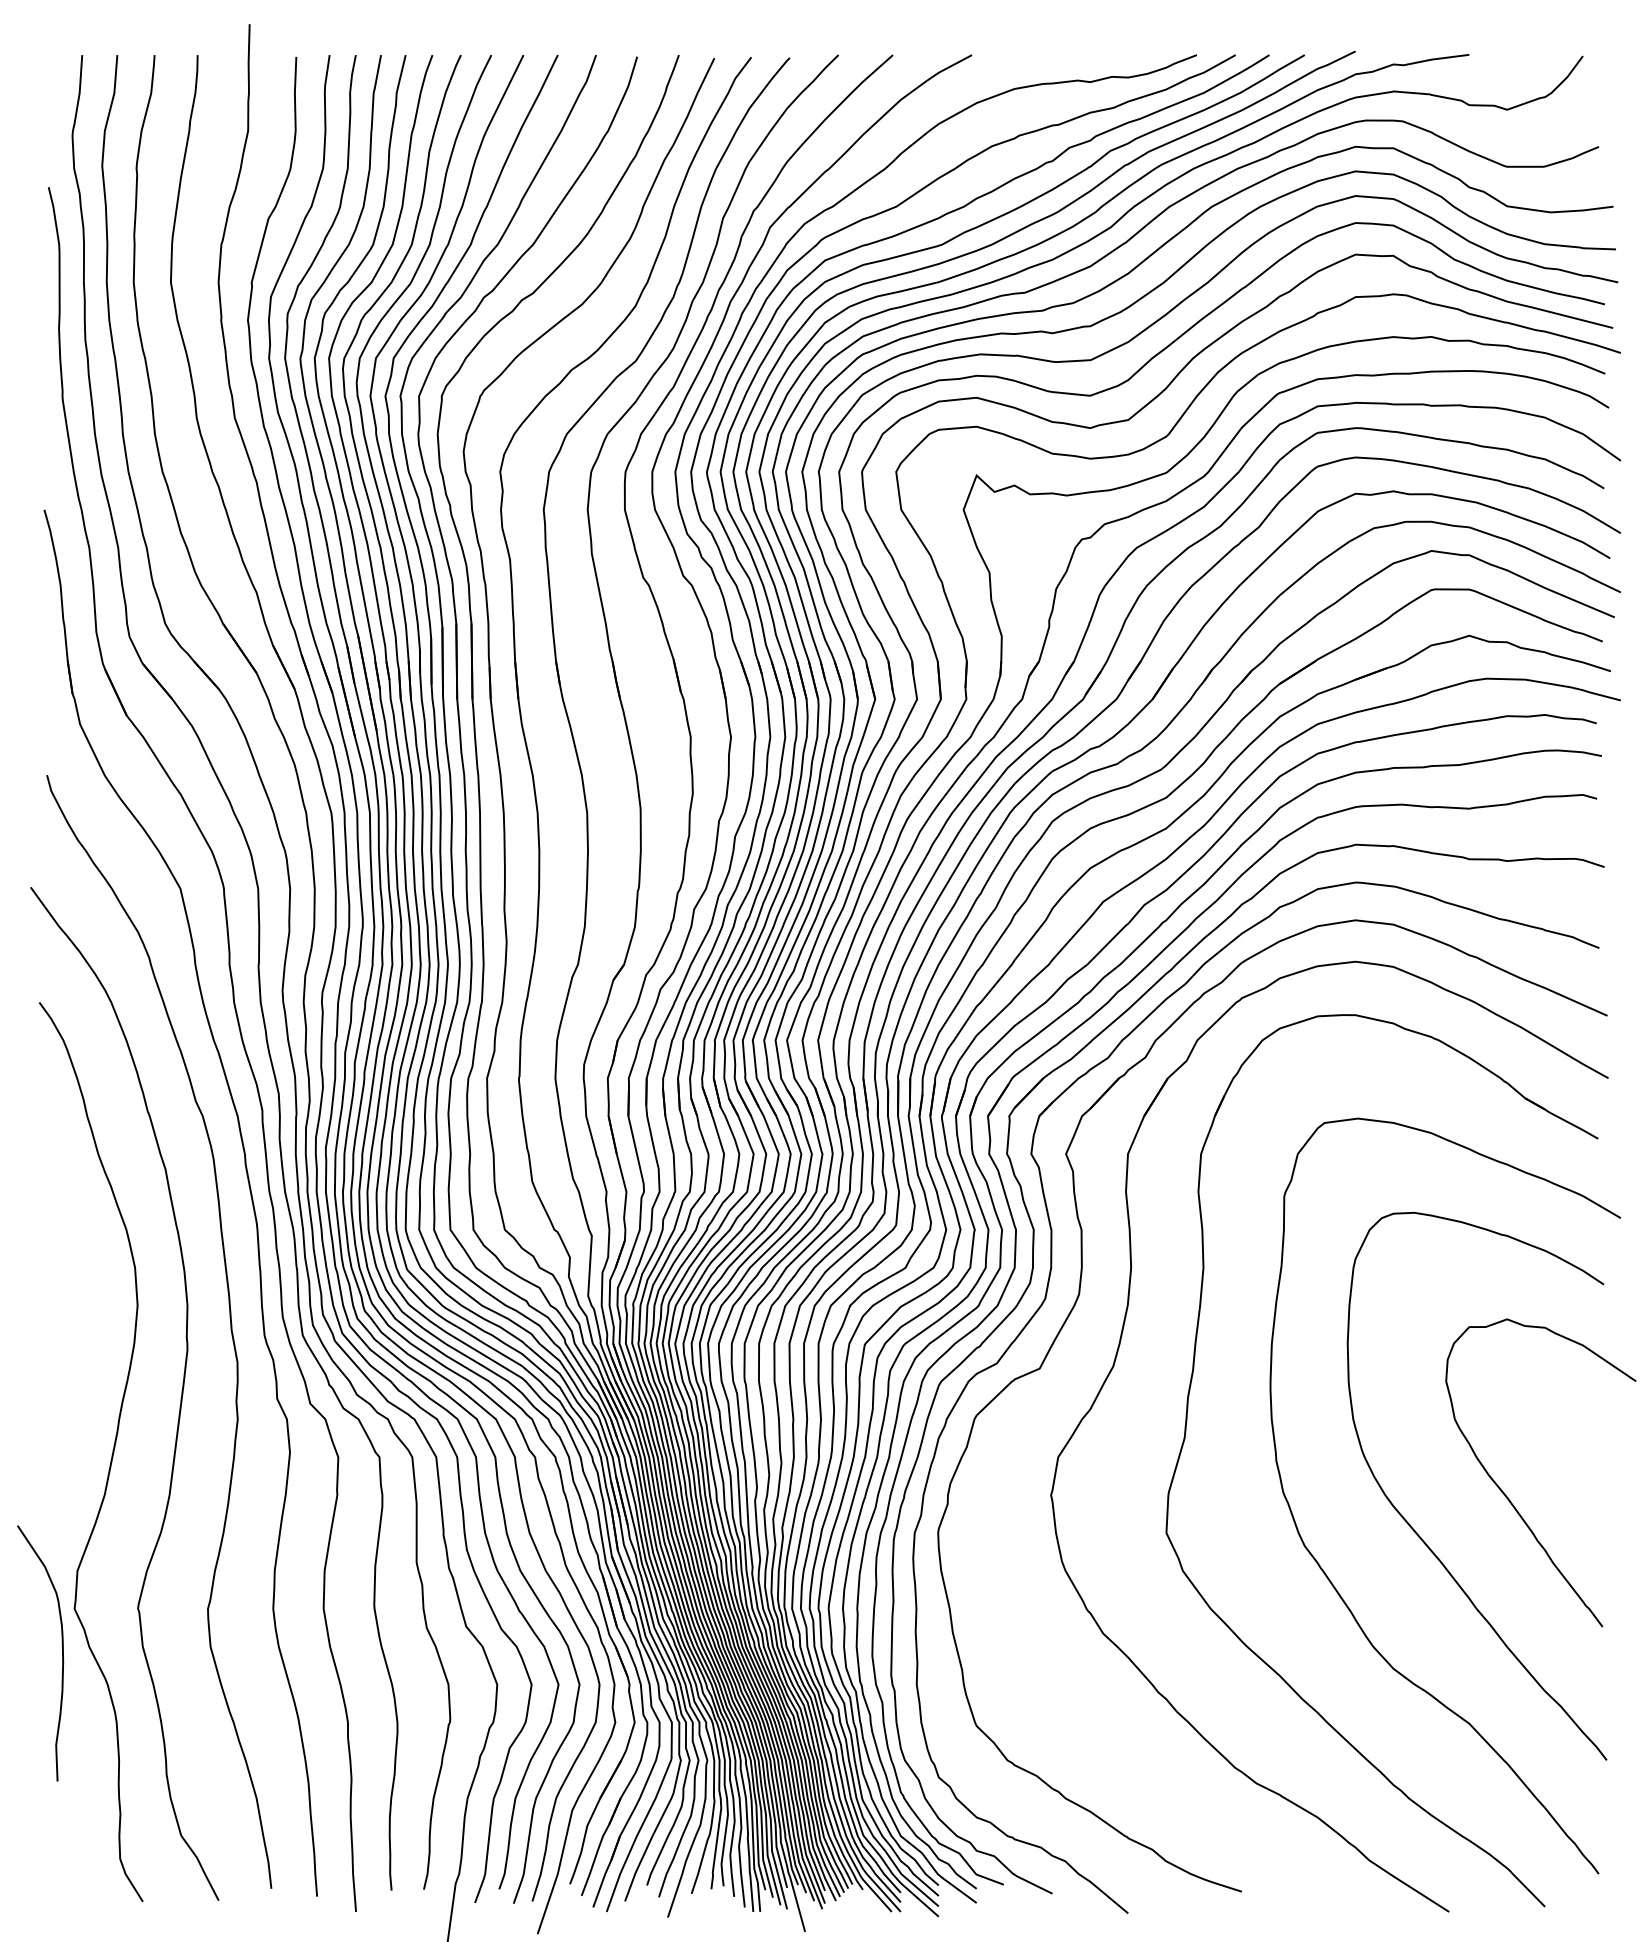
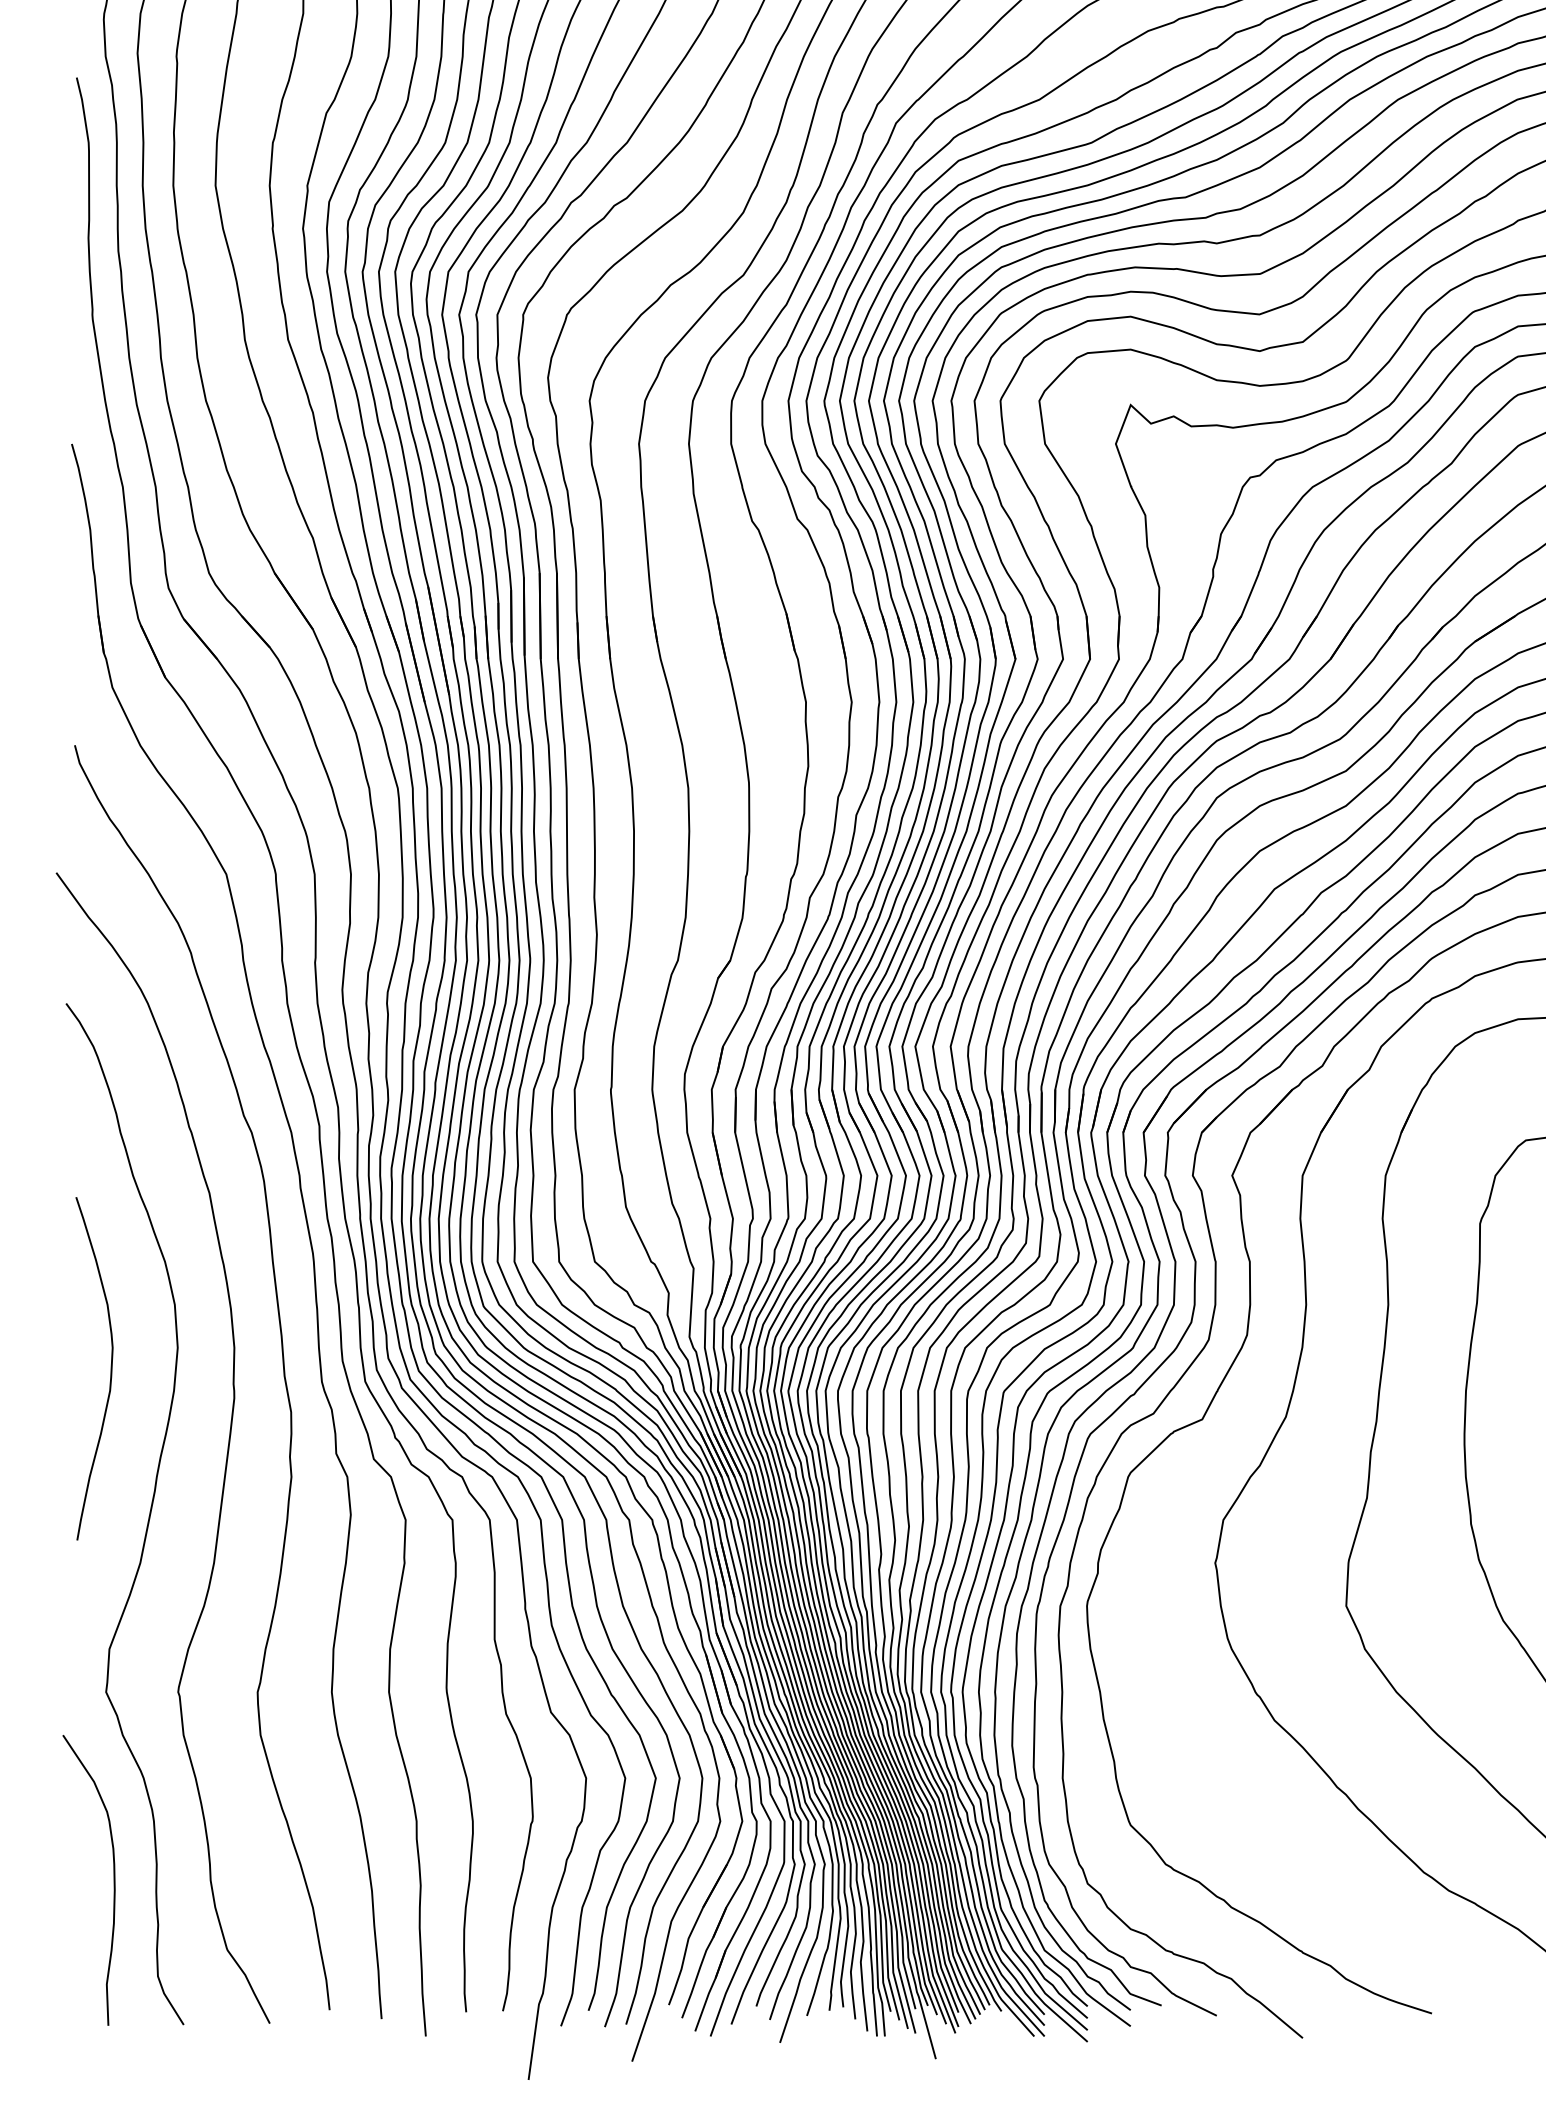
curve: (78, 1324) -> (110, 1369), added
curve: (62, 1653) -> (113, 1880), moved

